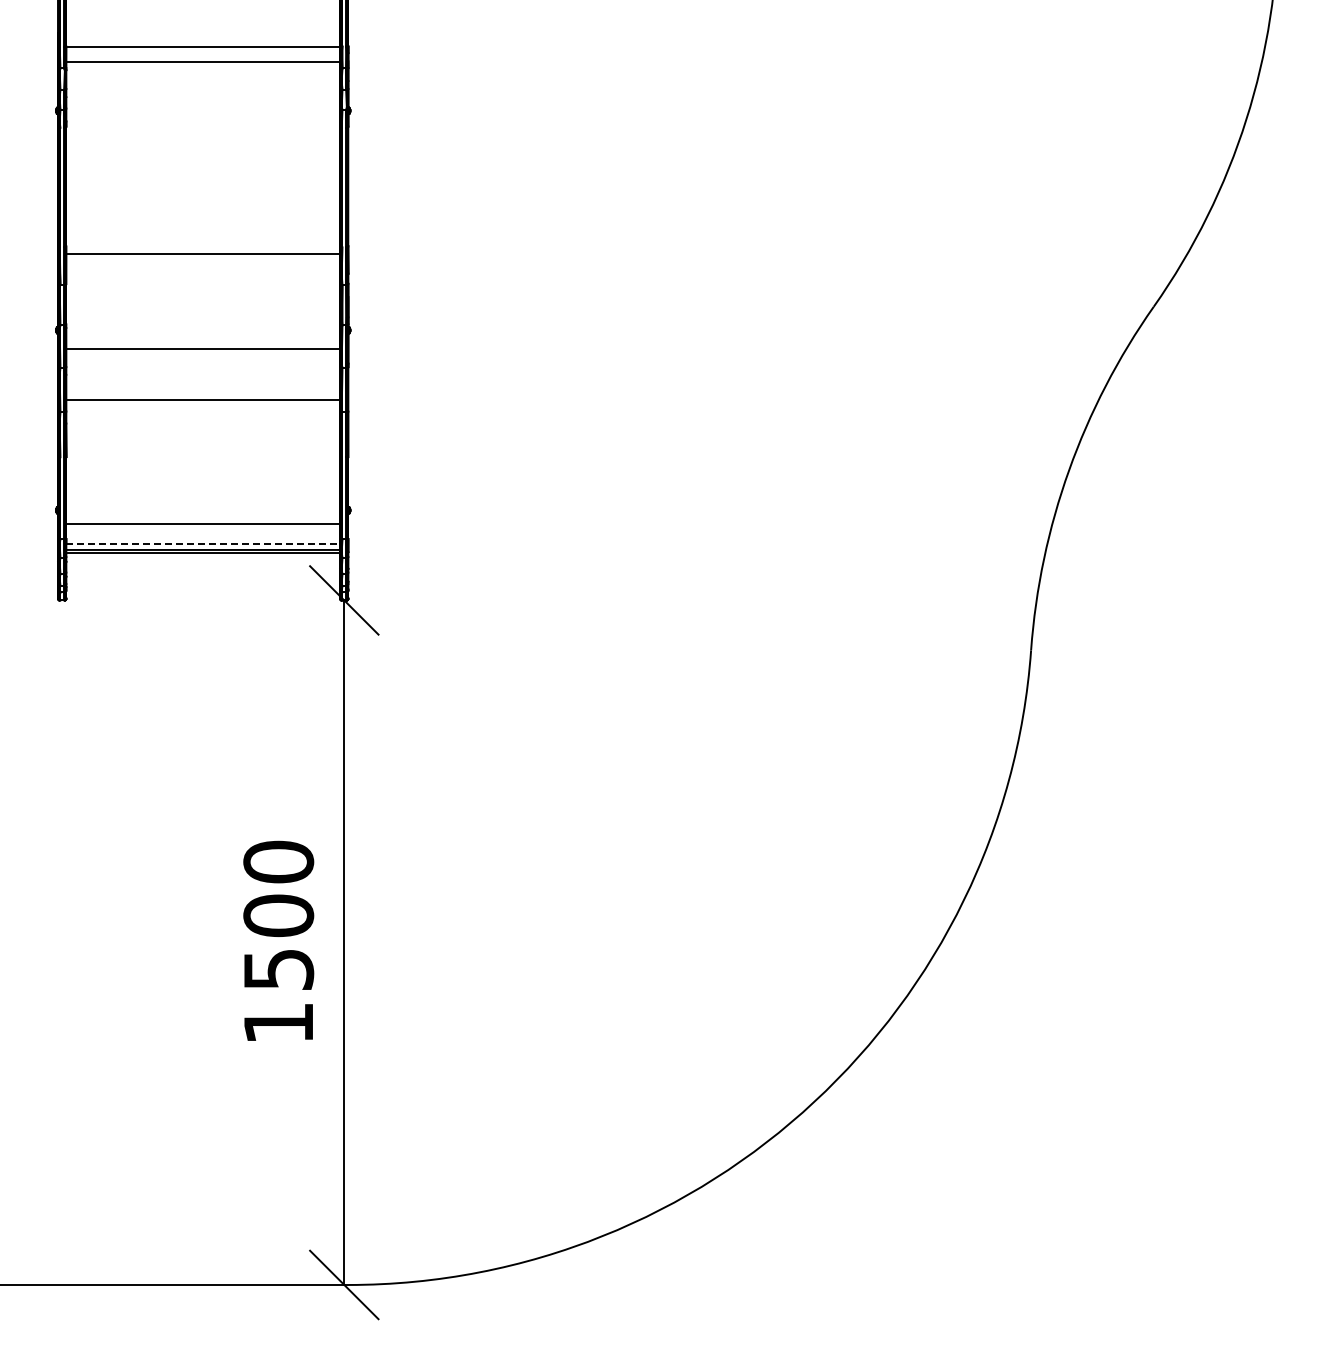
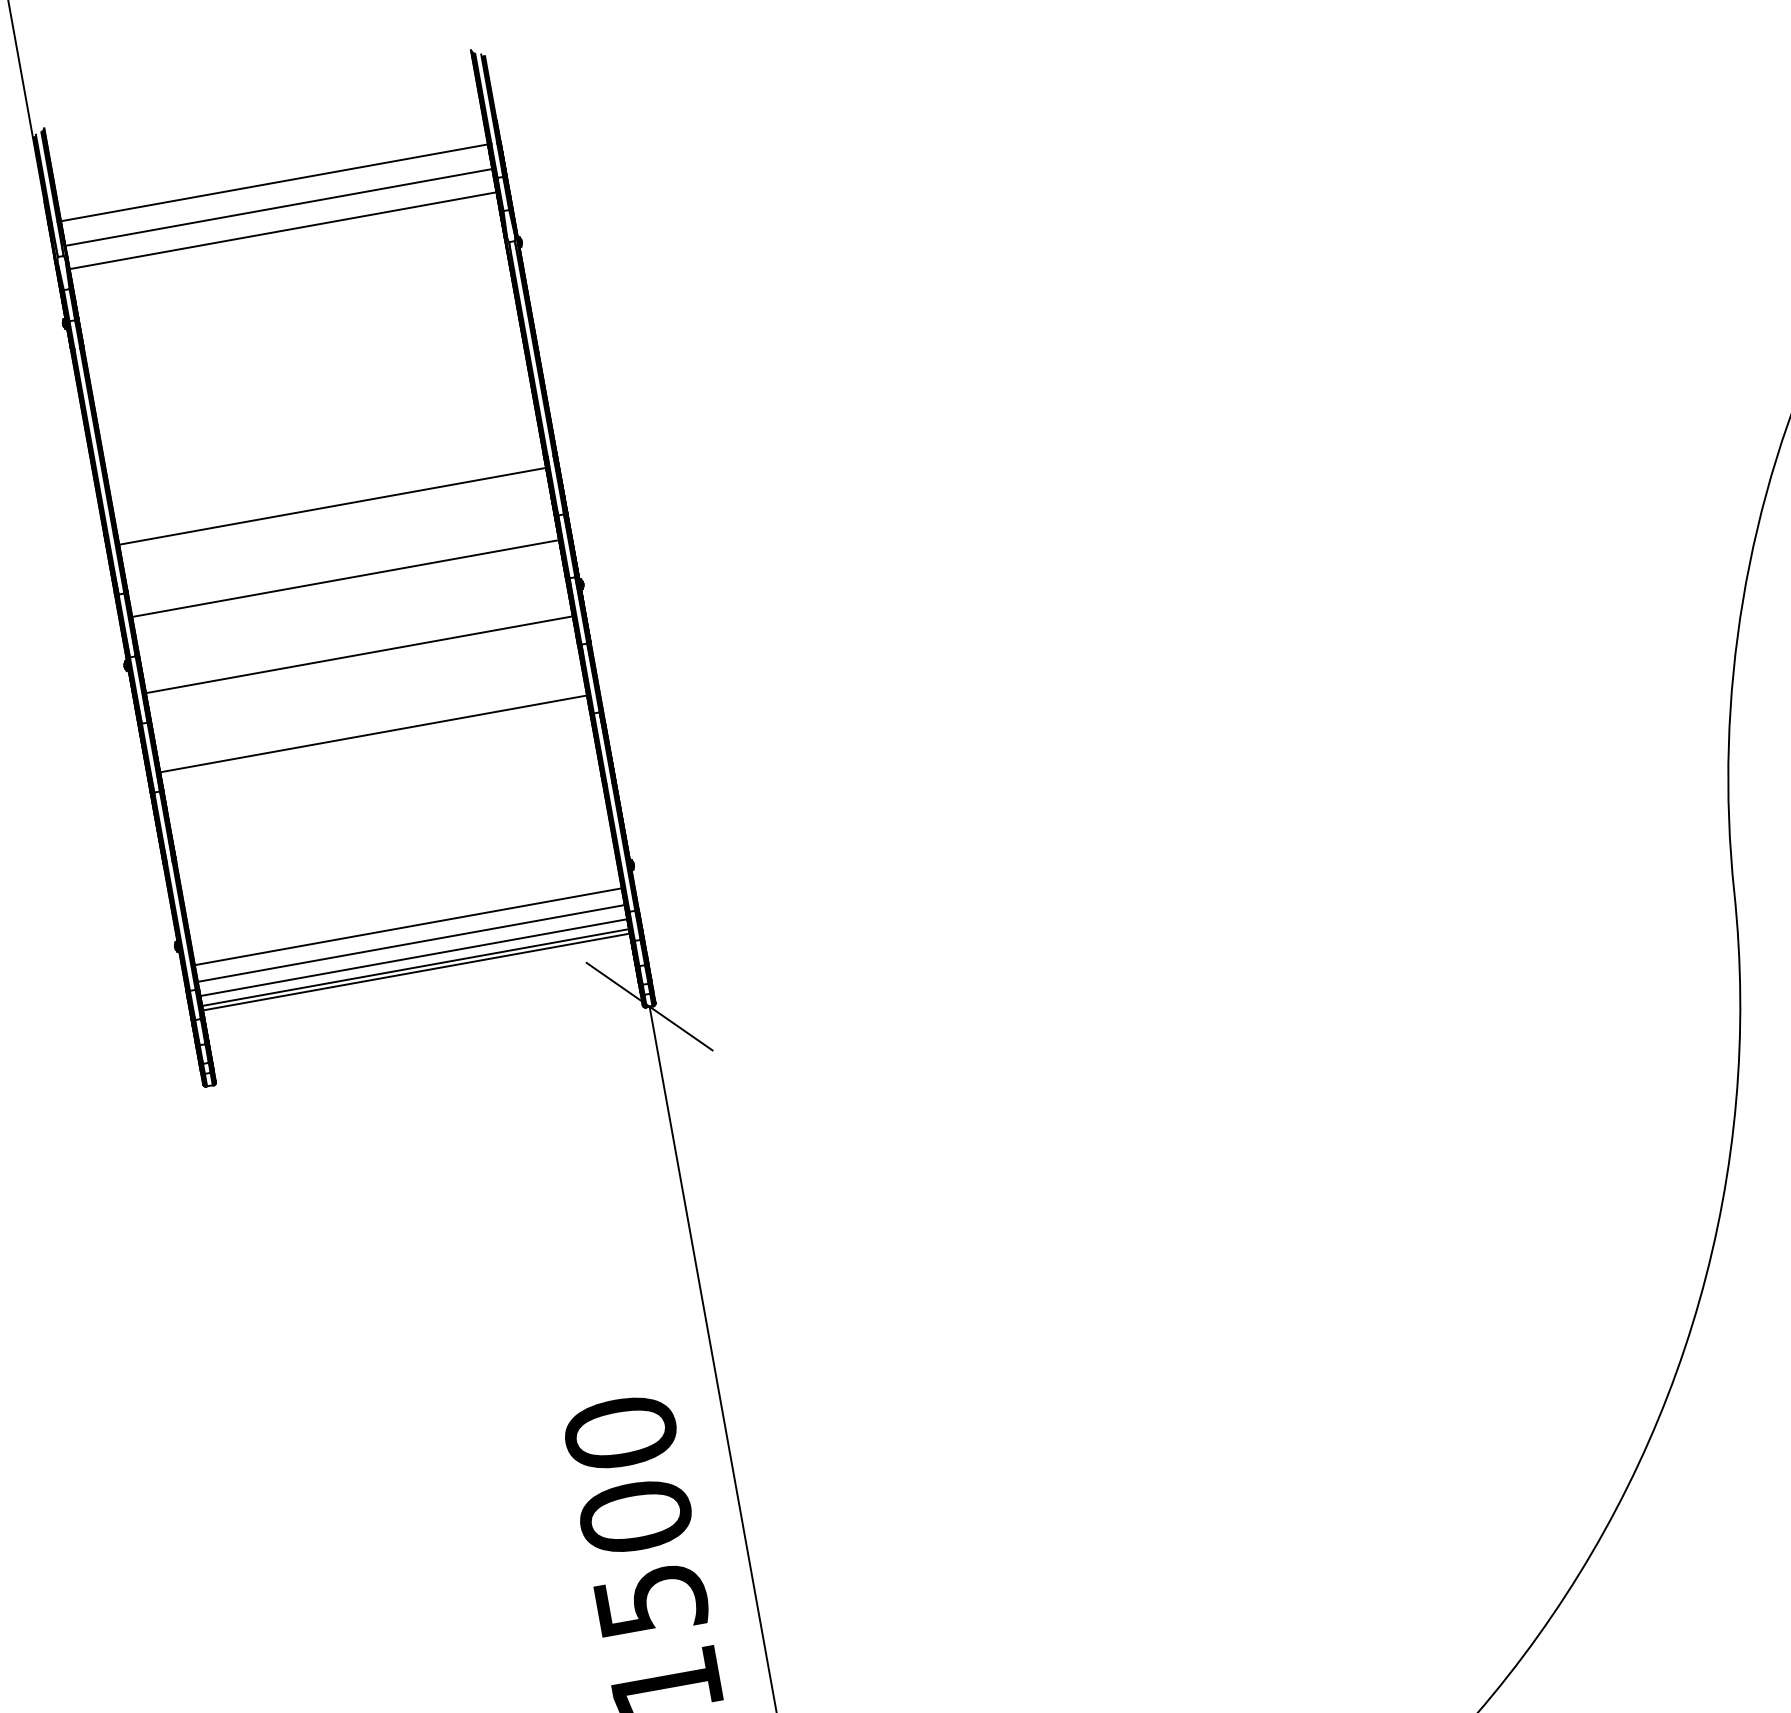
line: (203, 77) -> (283, 230), added
line: (203, 300) -> (345, 578), added
line: (203, 534) -> (411, 943), added
line: (203, 543) -> (414, 957), dashed -> solid

